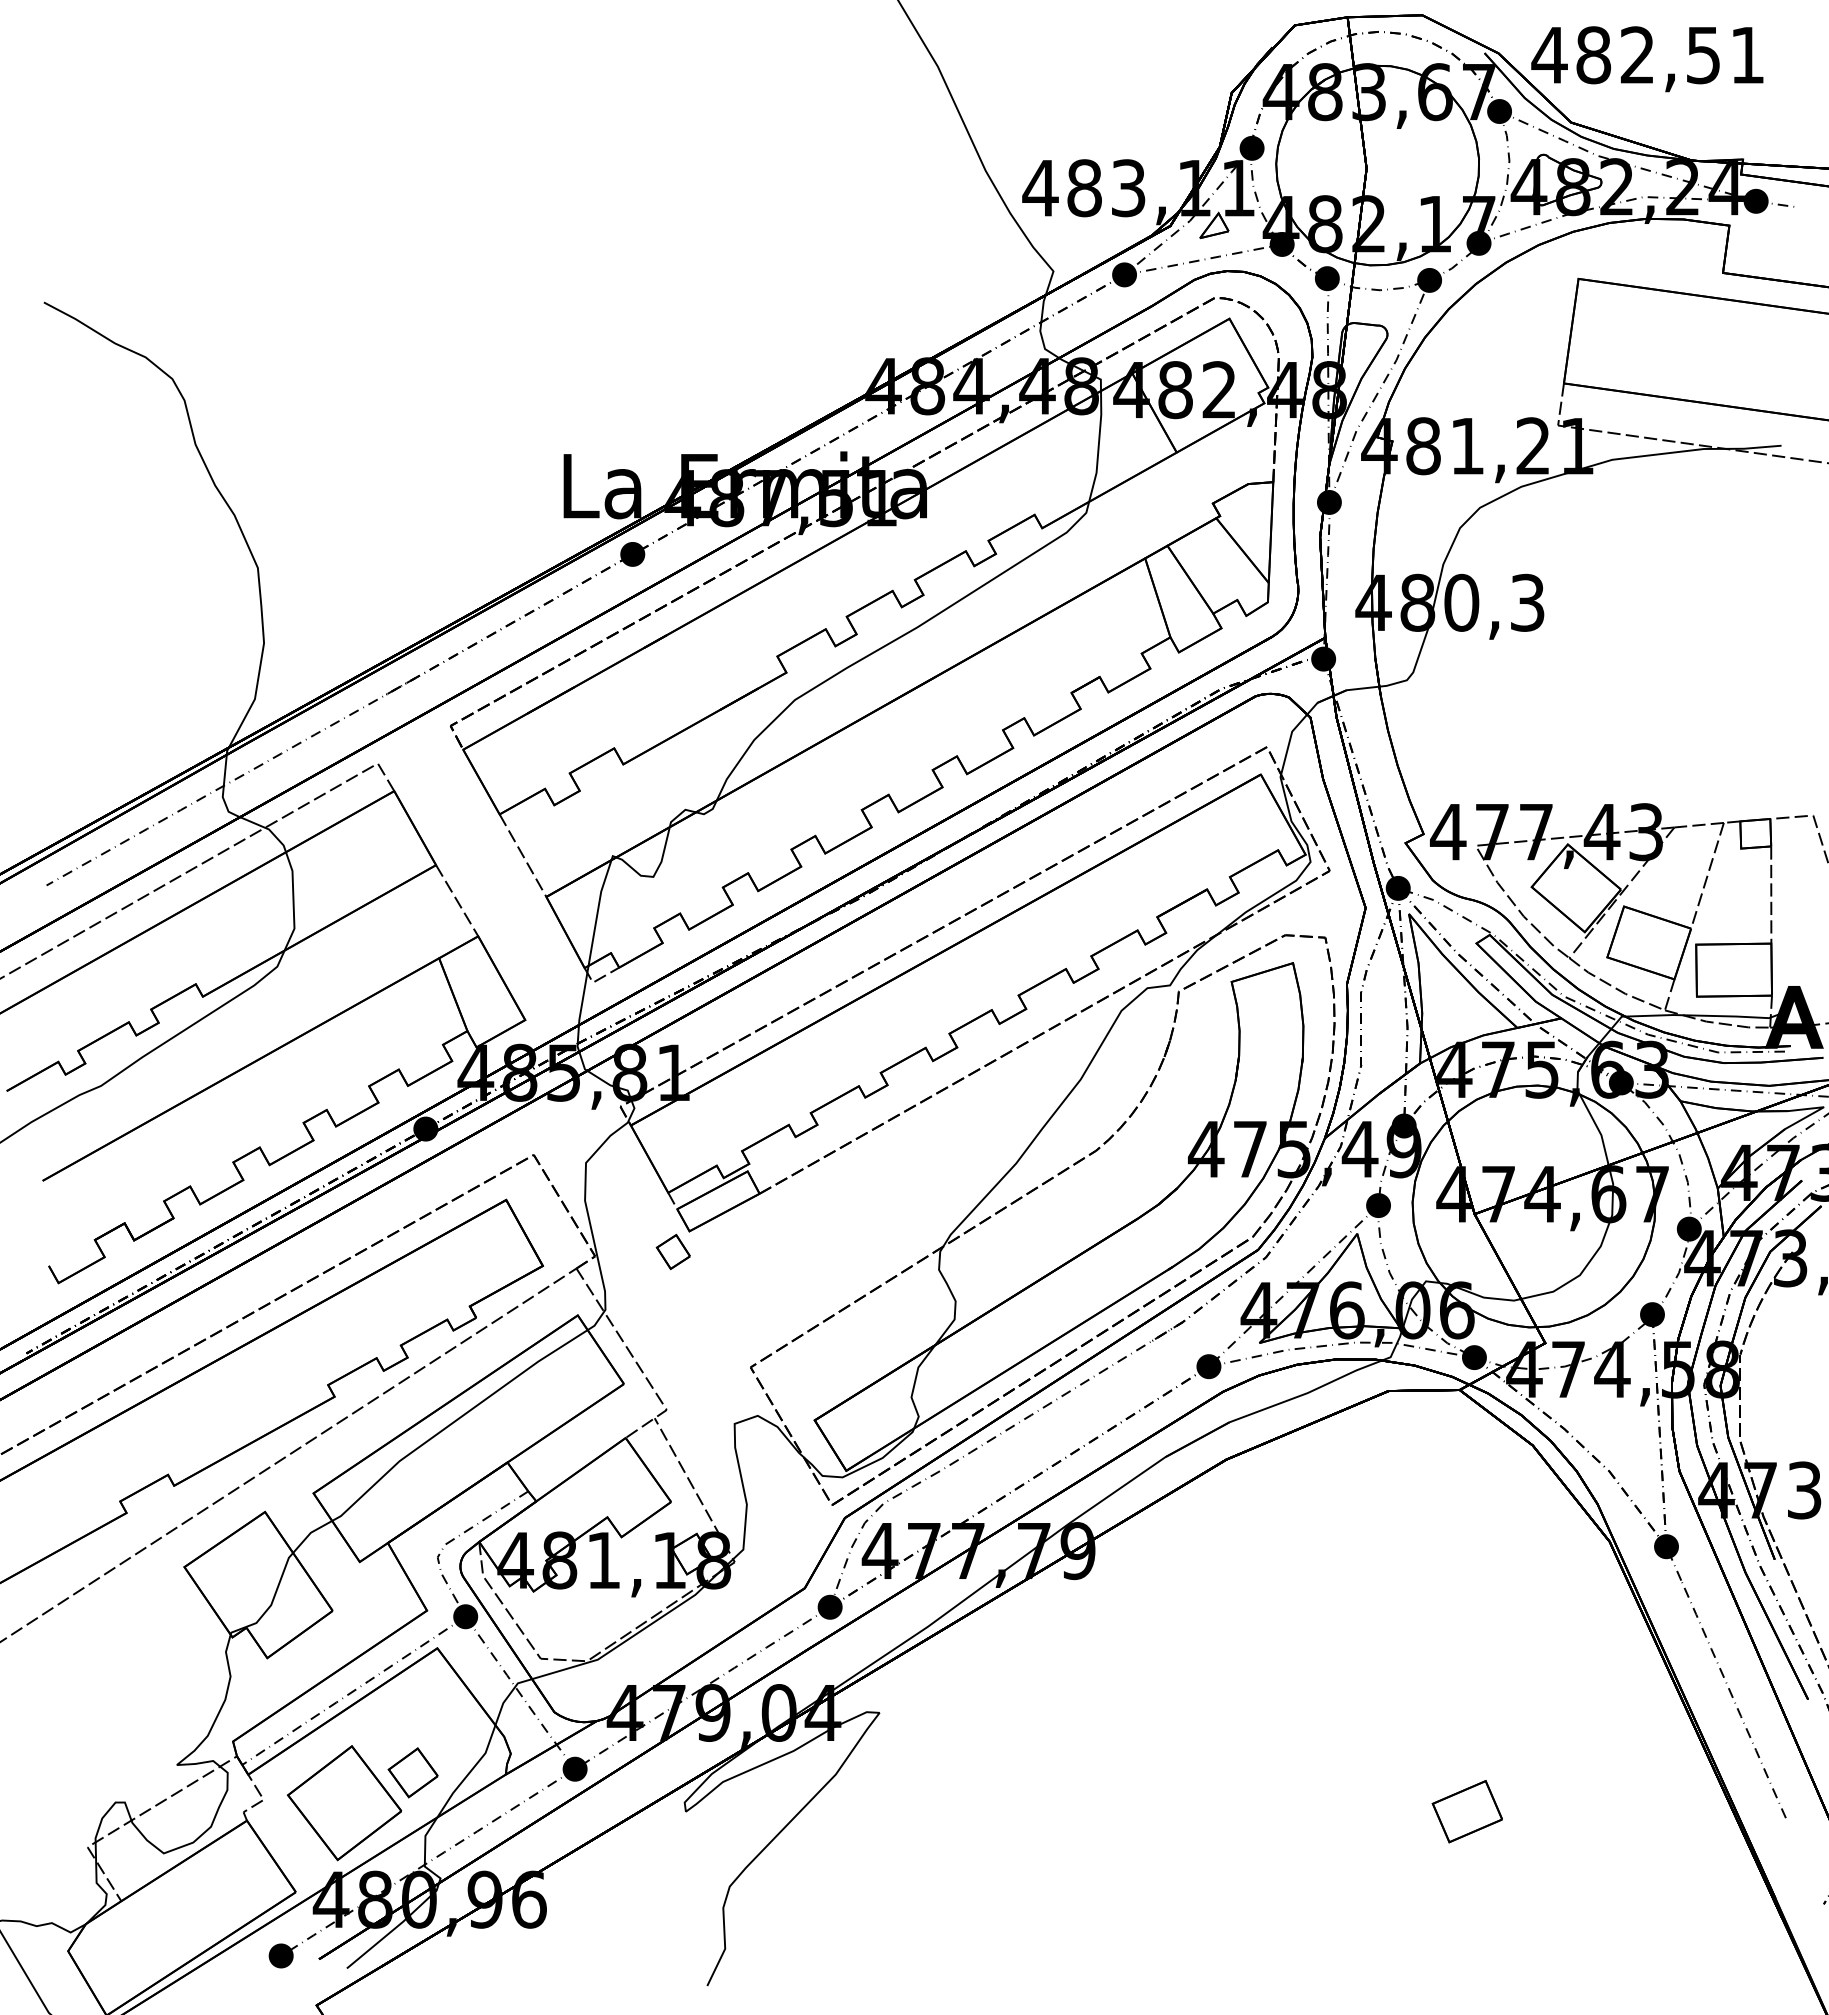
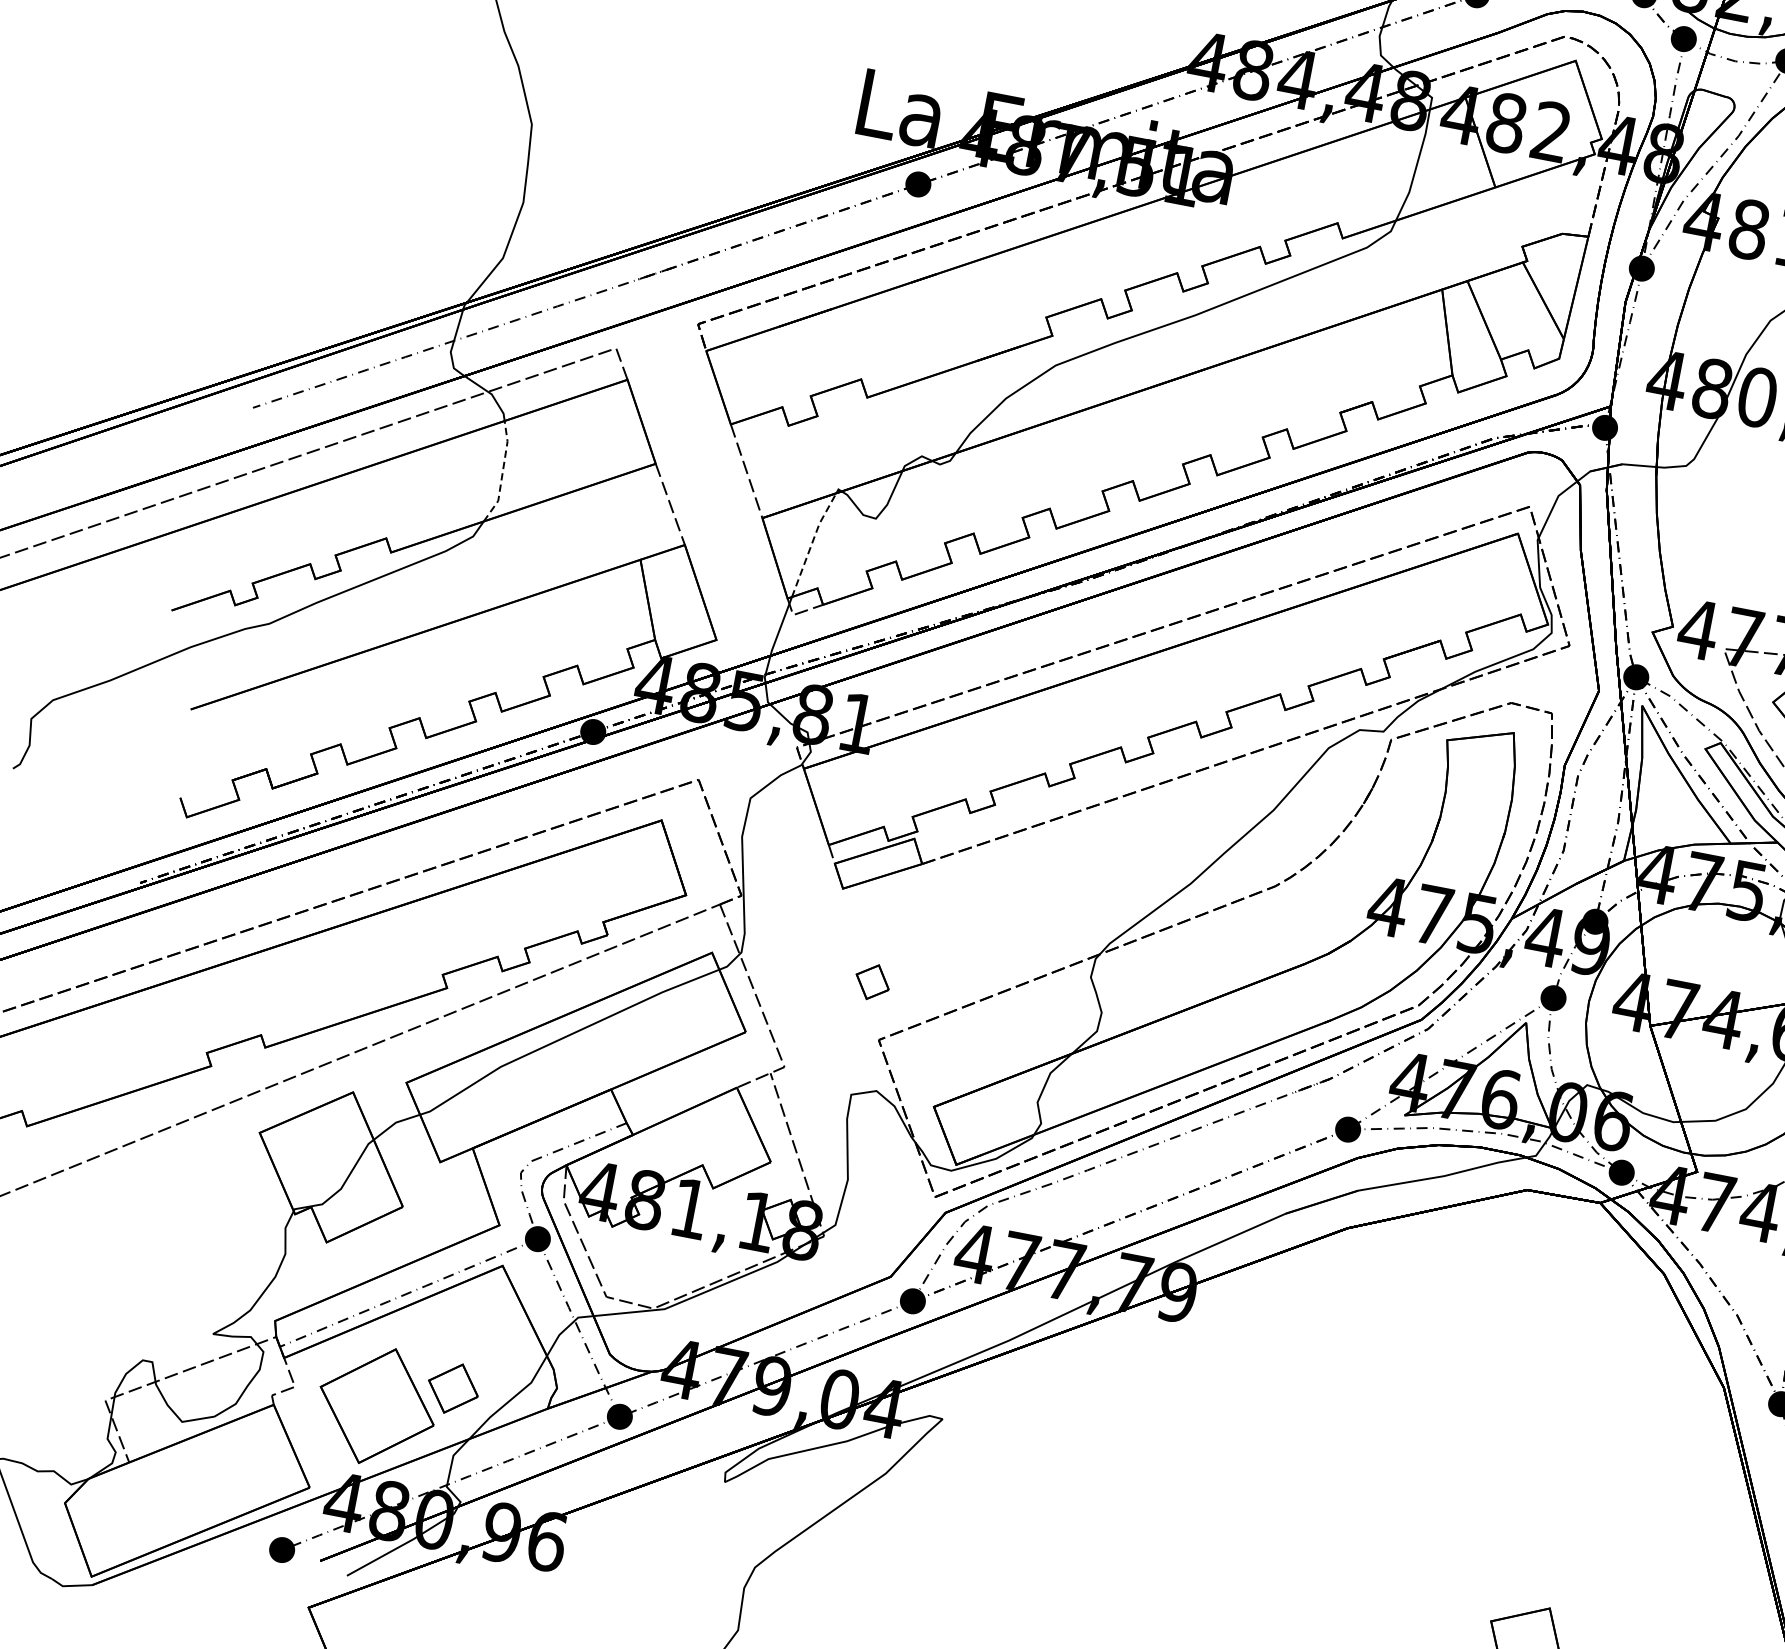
line: (293, 901) -> (502, 472), solid -> dashed
line: (597, 911) -> (811, 543), solid -> dashed
part: (672, 1251) -> (871, 981), moved

